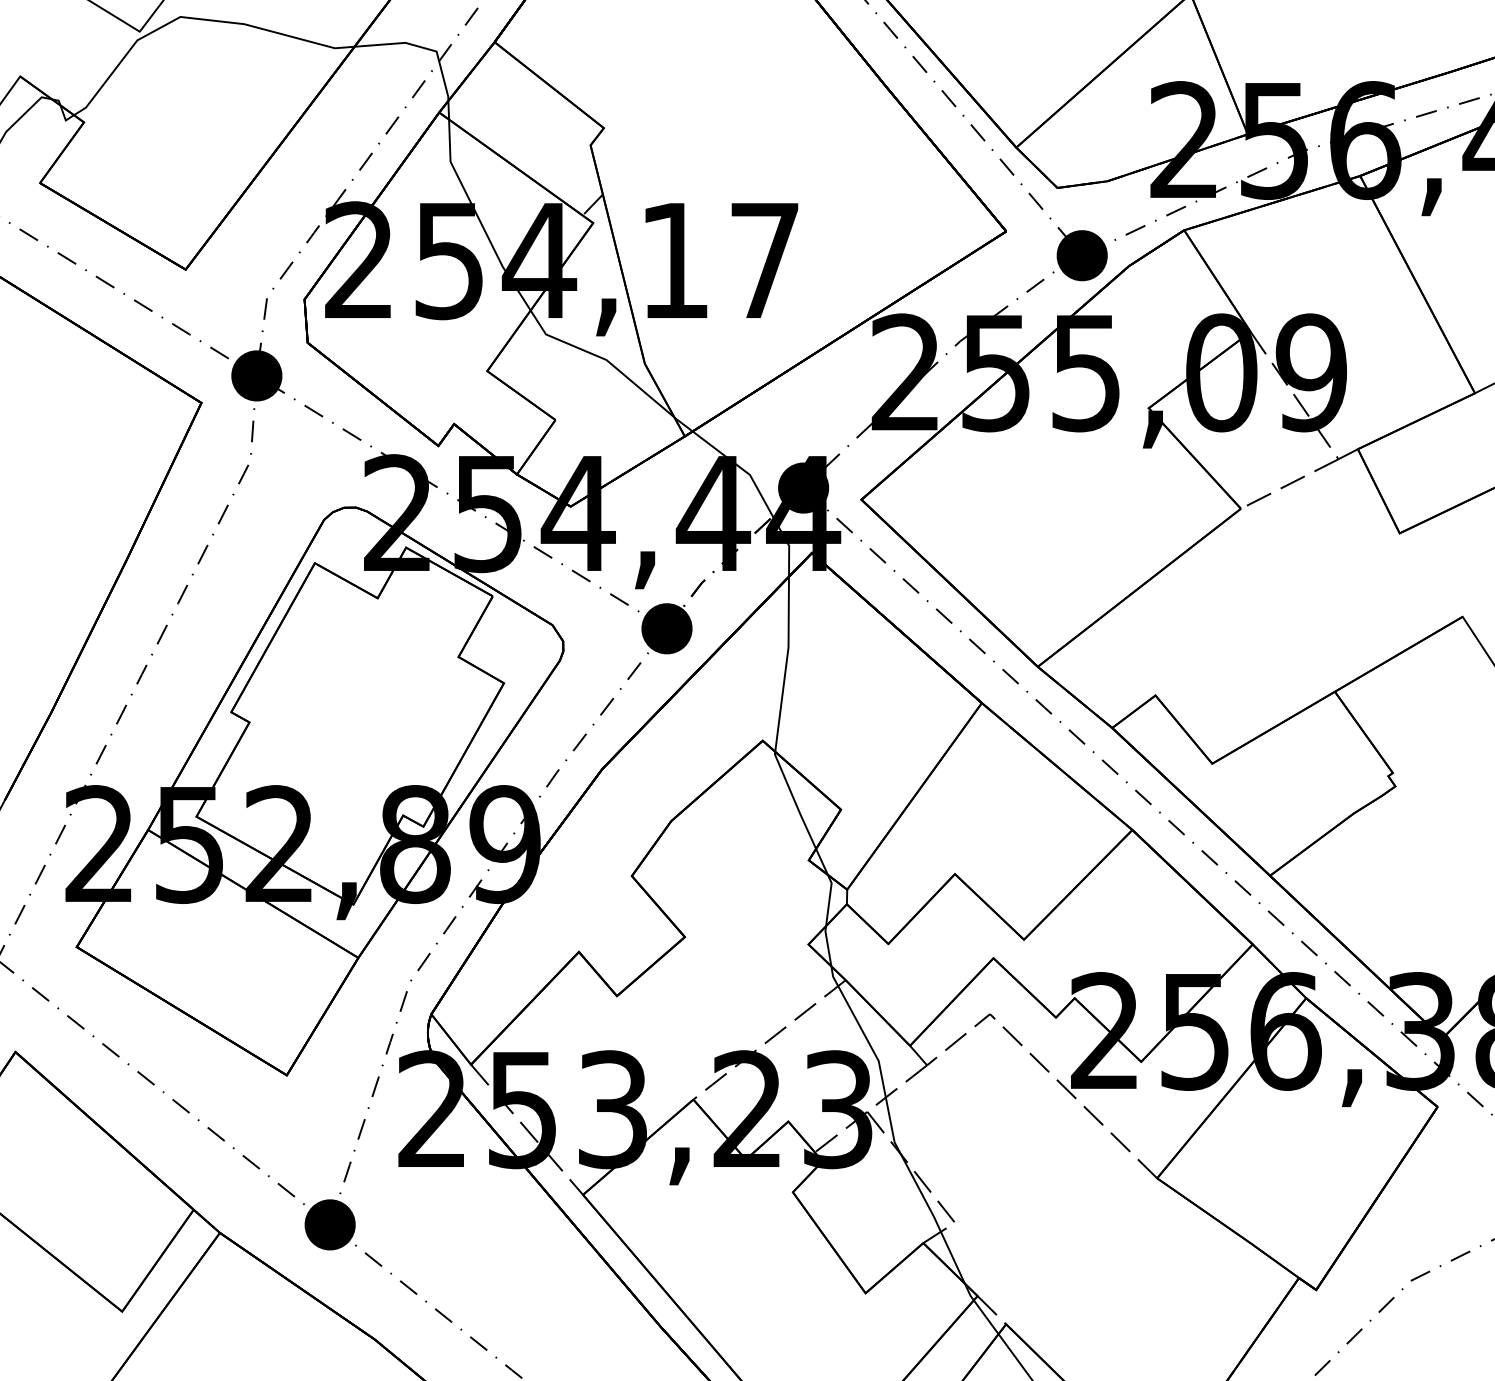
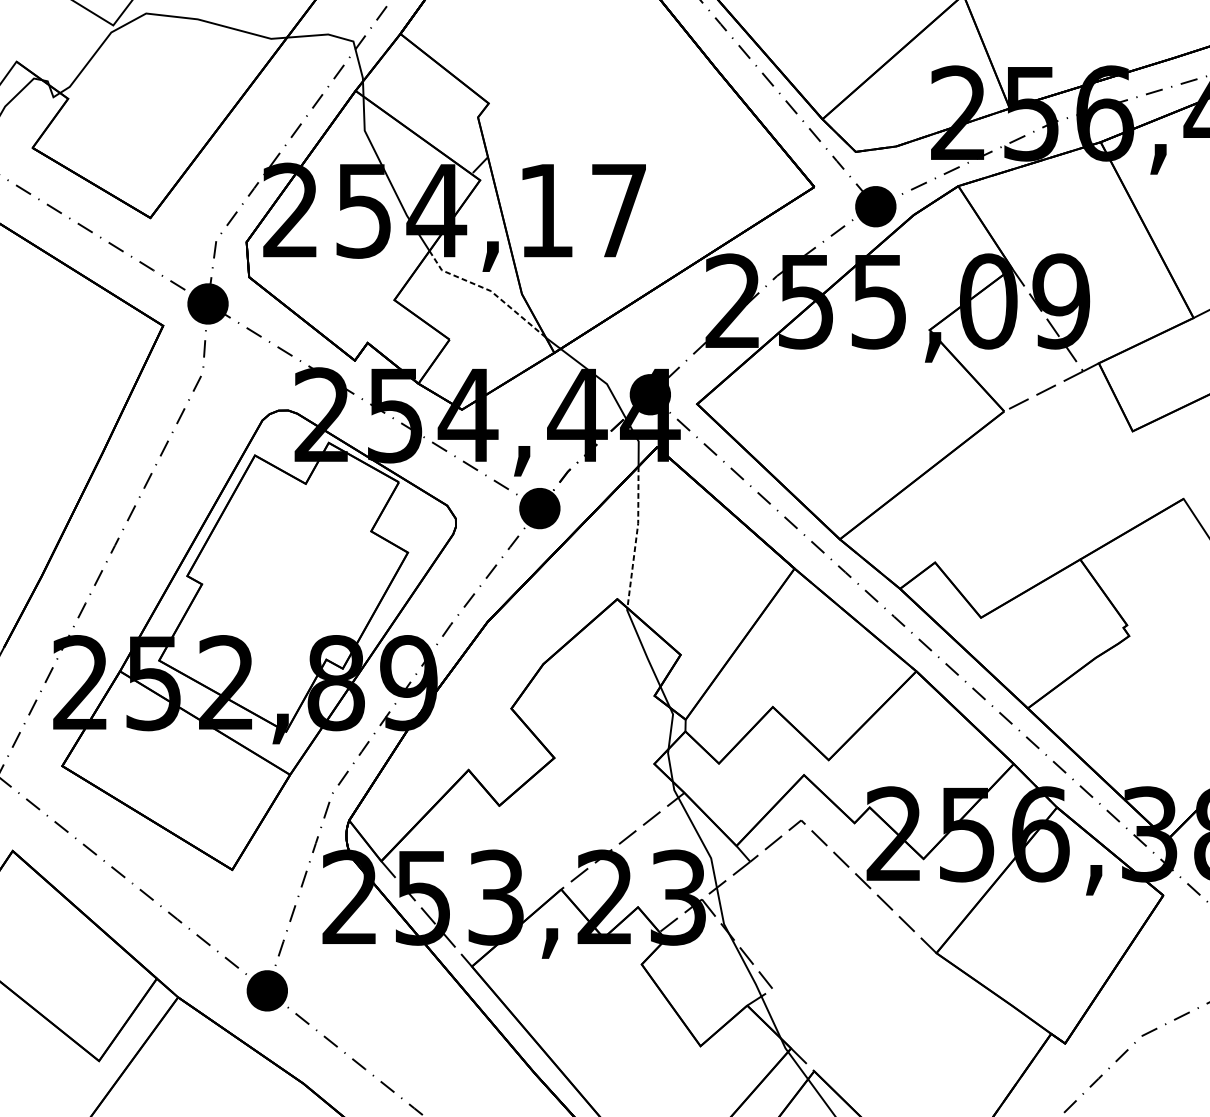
line: (603, 358) -> (488, 289), solid -> dashed
line: (786, 664) -> (636, 537), solid -> dashed

